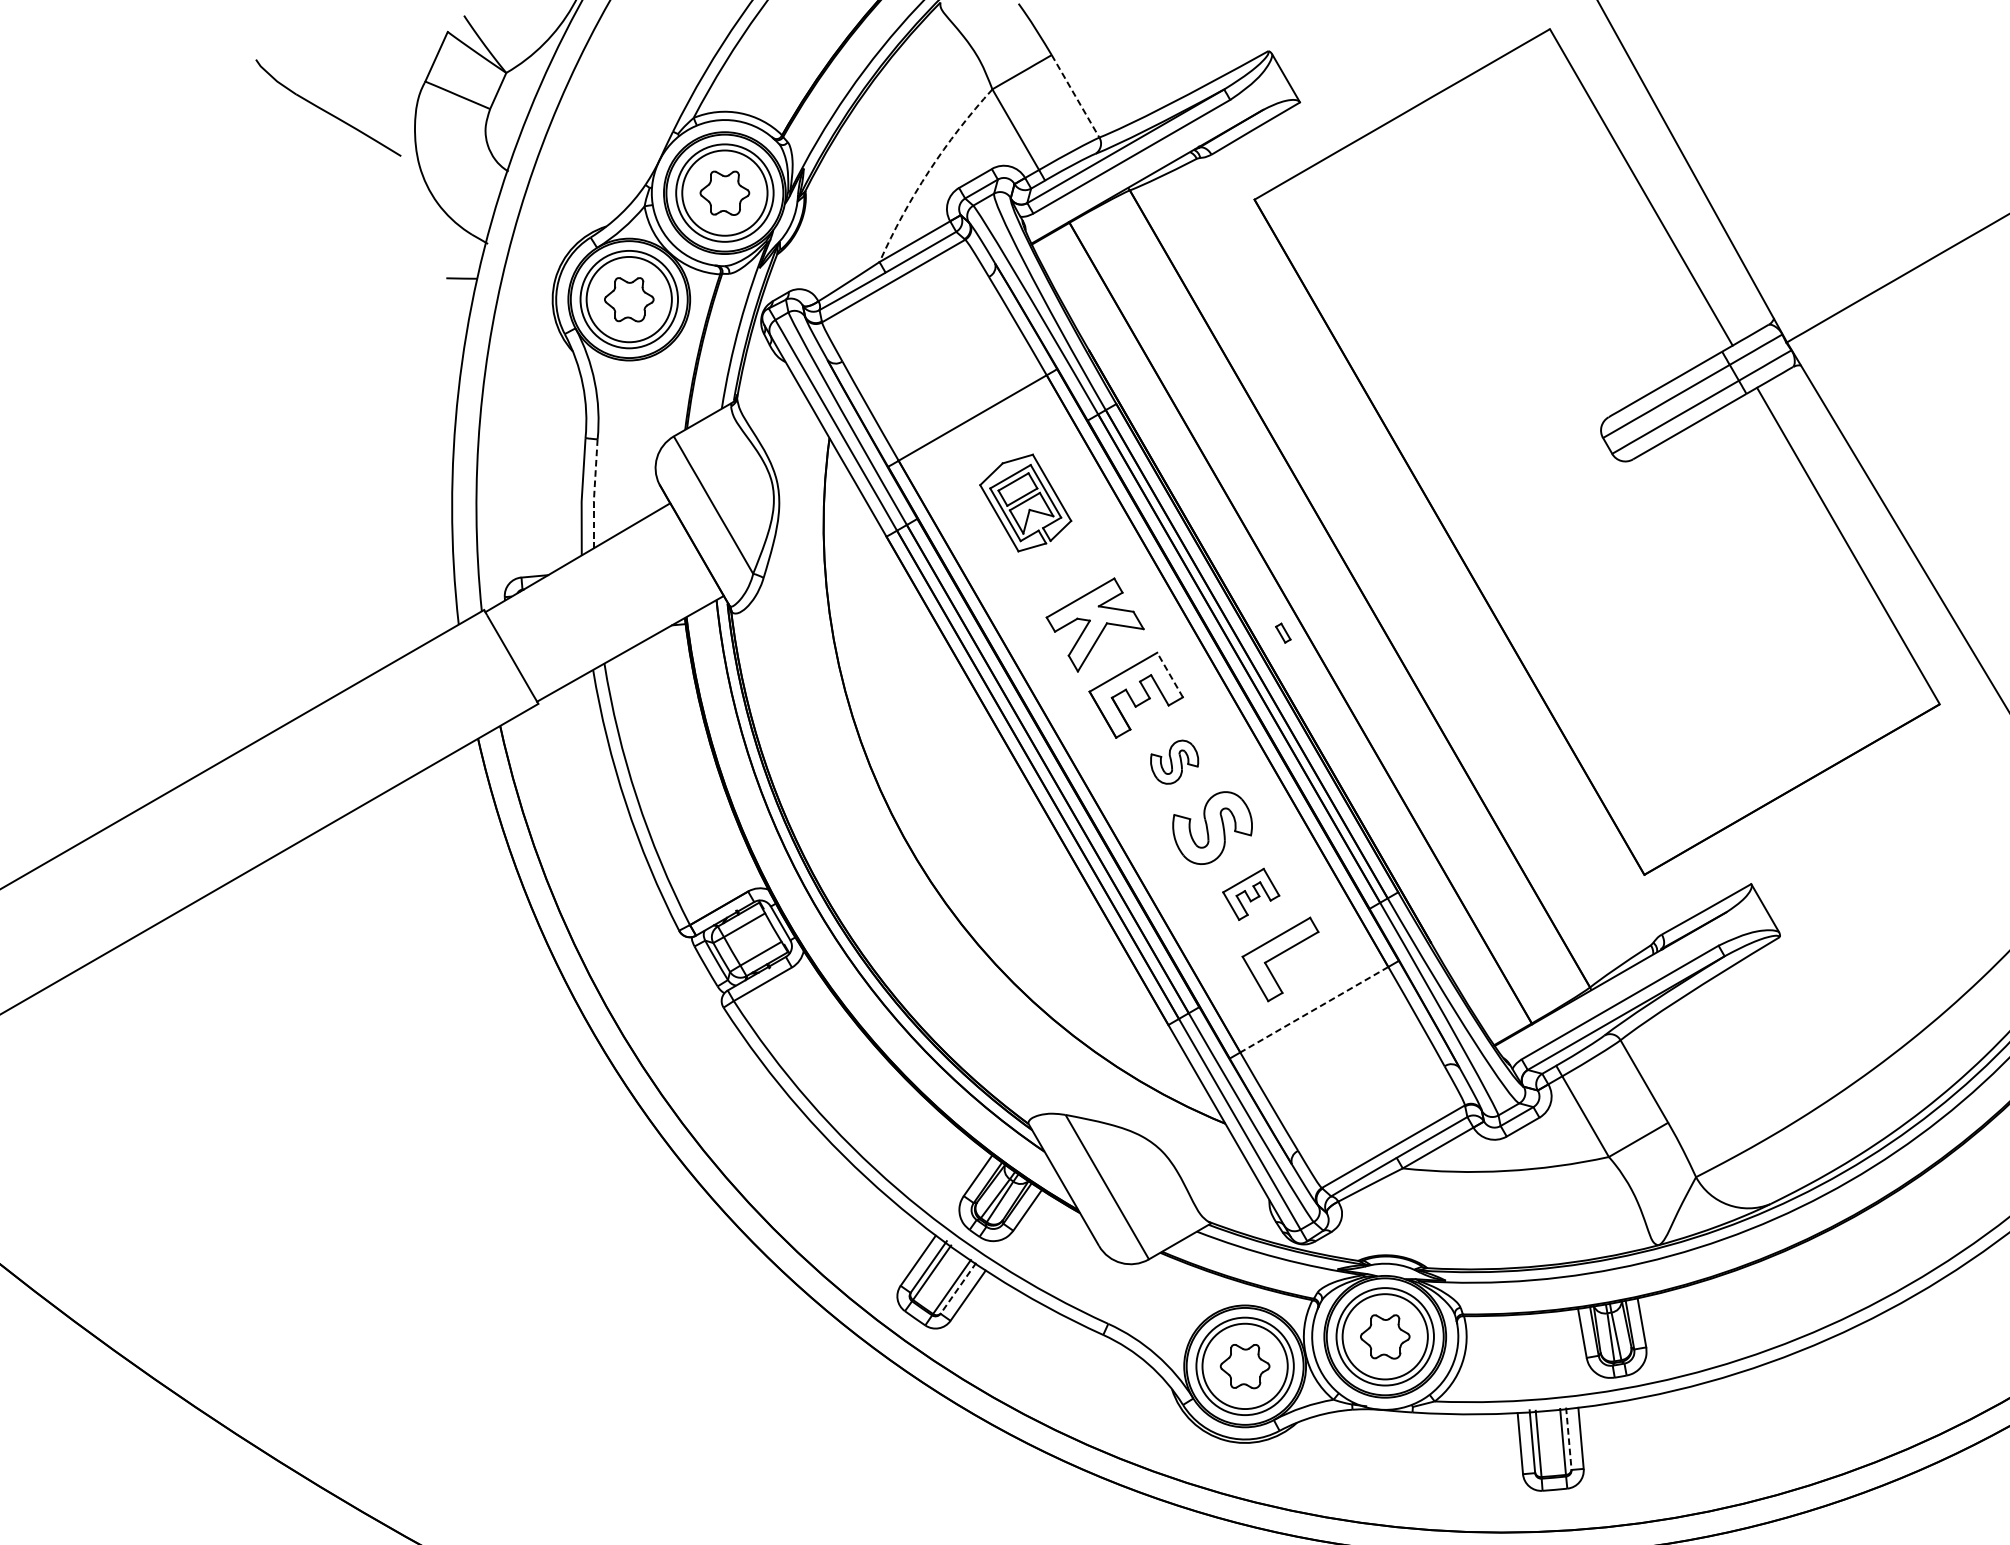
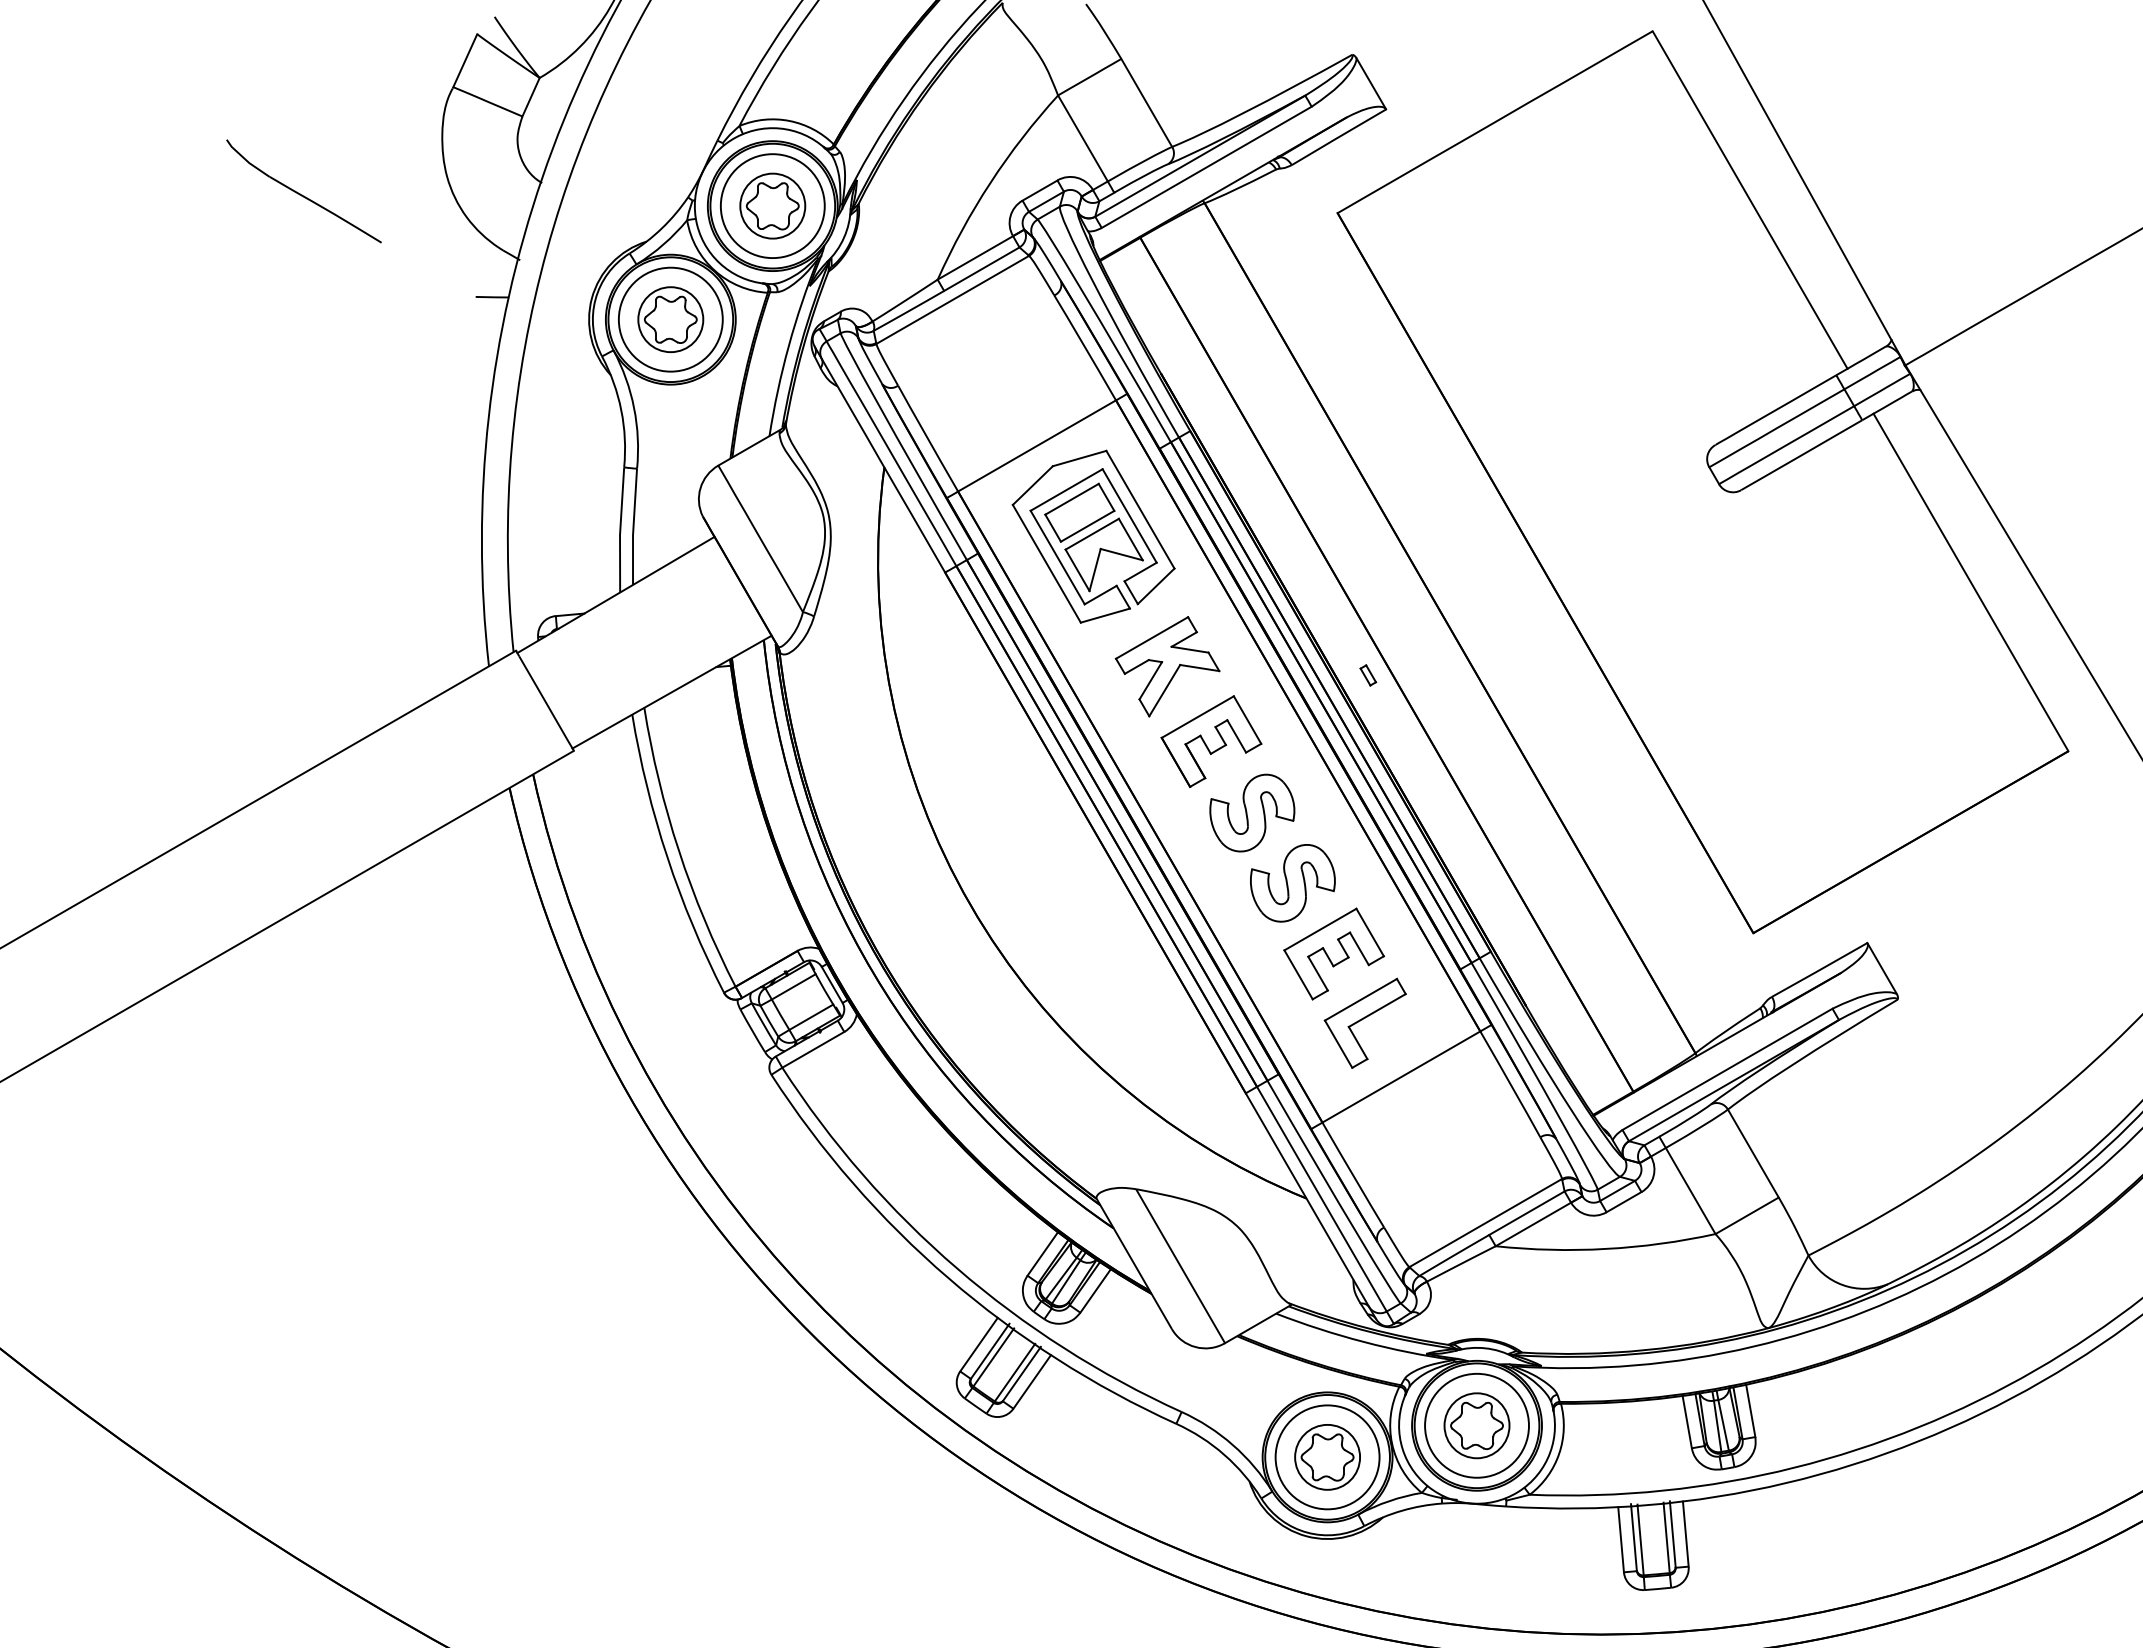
line: (1075, 95) -> (1146, 102), dashed -> solid
part: (327, 108) -> (303, 191), moved
arc: (929, 170) -> (990, 182), dashed -> solid
circle: (724, 192) -> (772, 205), size x0.71
circle: (628, 299) -> (670, 319), size x0.71
line: (594, 494) -> (633, 527), dashed -> solid
part: (1025, 502) -> (1093, 536), size x1.67
line: (1170, 674) -> (1247, 719), dashed -> solid
part: (1174, 761) -> (1252, 812), size x1.67
part: (1250, 893) -> (1333, 953), size x1.67
line: (1313, 1010) -> (1400, 1077), dashed -> solid
line: (959, 1287) -> (1022, 1373), dashed -> solid
circle: (1384, 1336) -> (1476, 1425), size x0.71
circle: (1245, 1365) -> (1327, 1456), size x0.71
line: (1568, 1438) -> (1672, 1534), dashed -> solid

